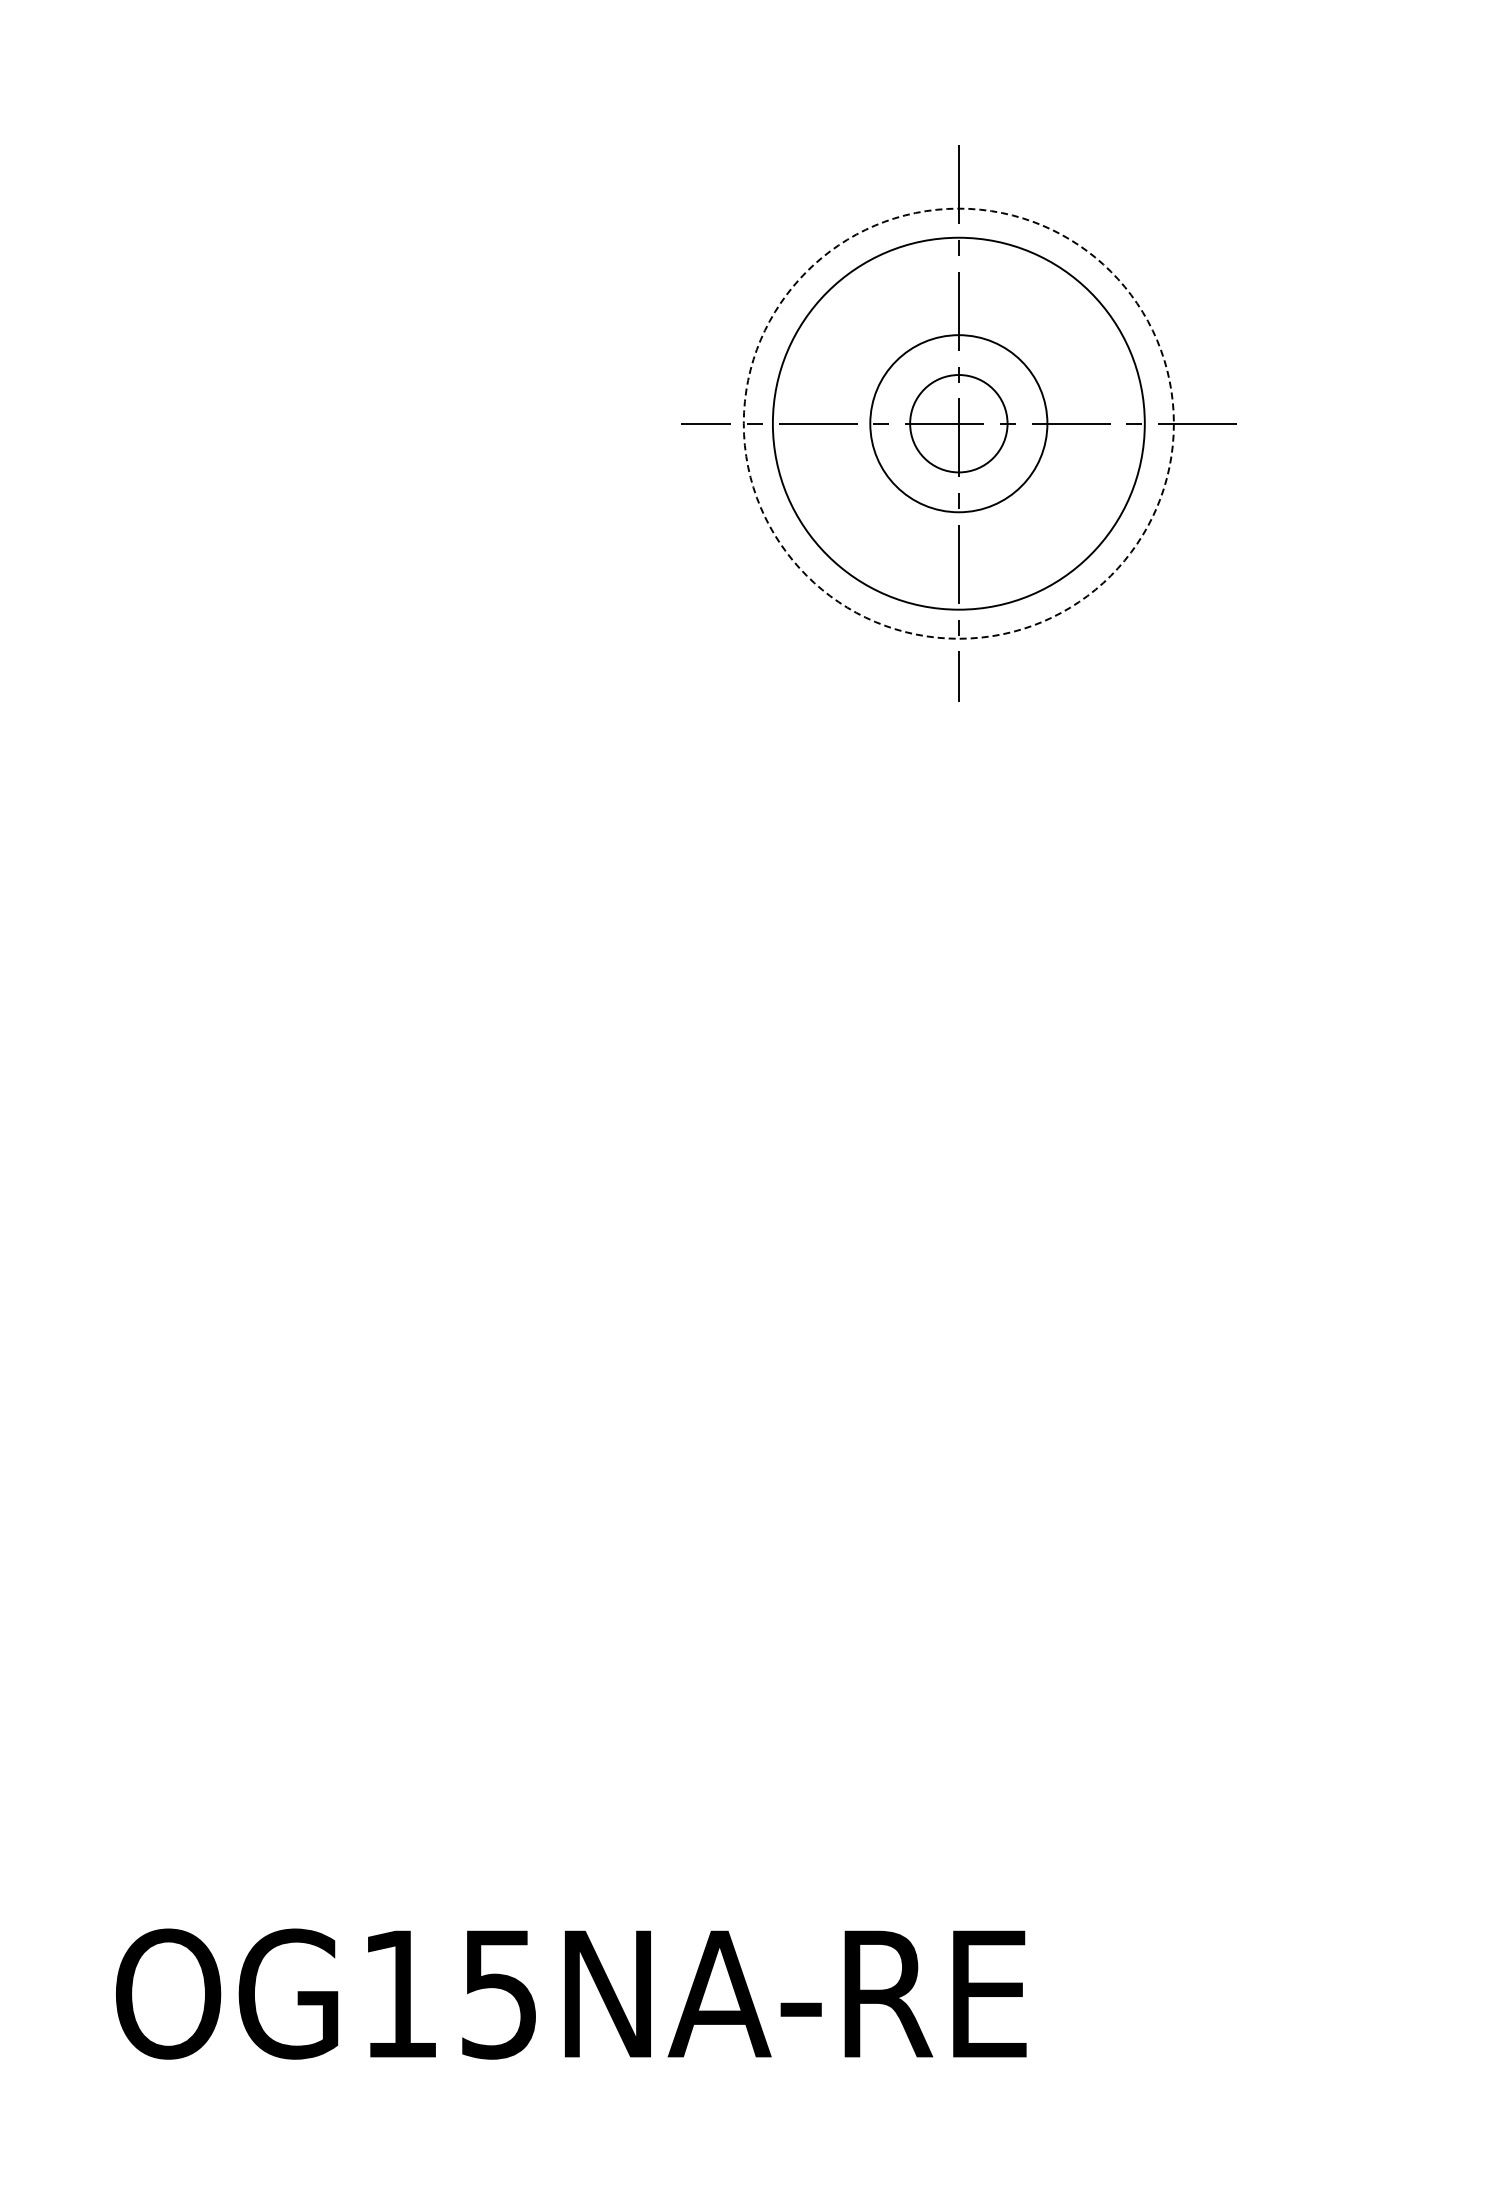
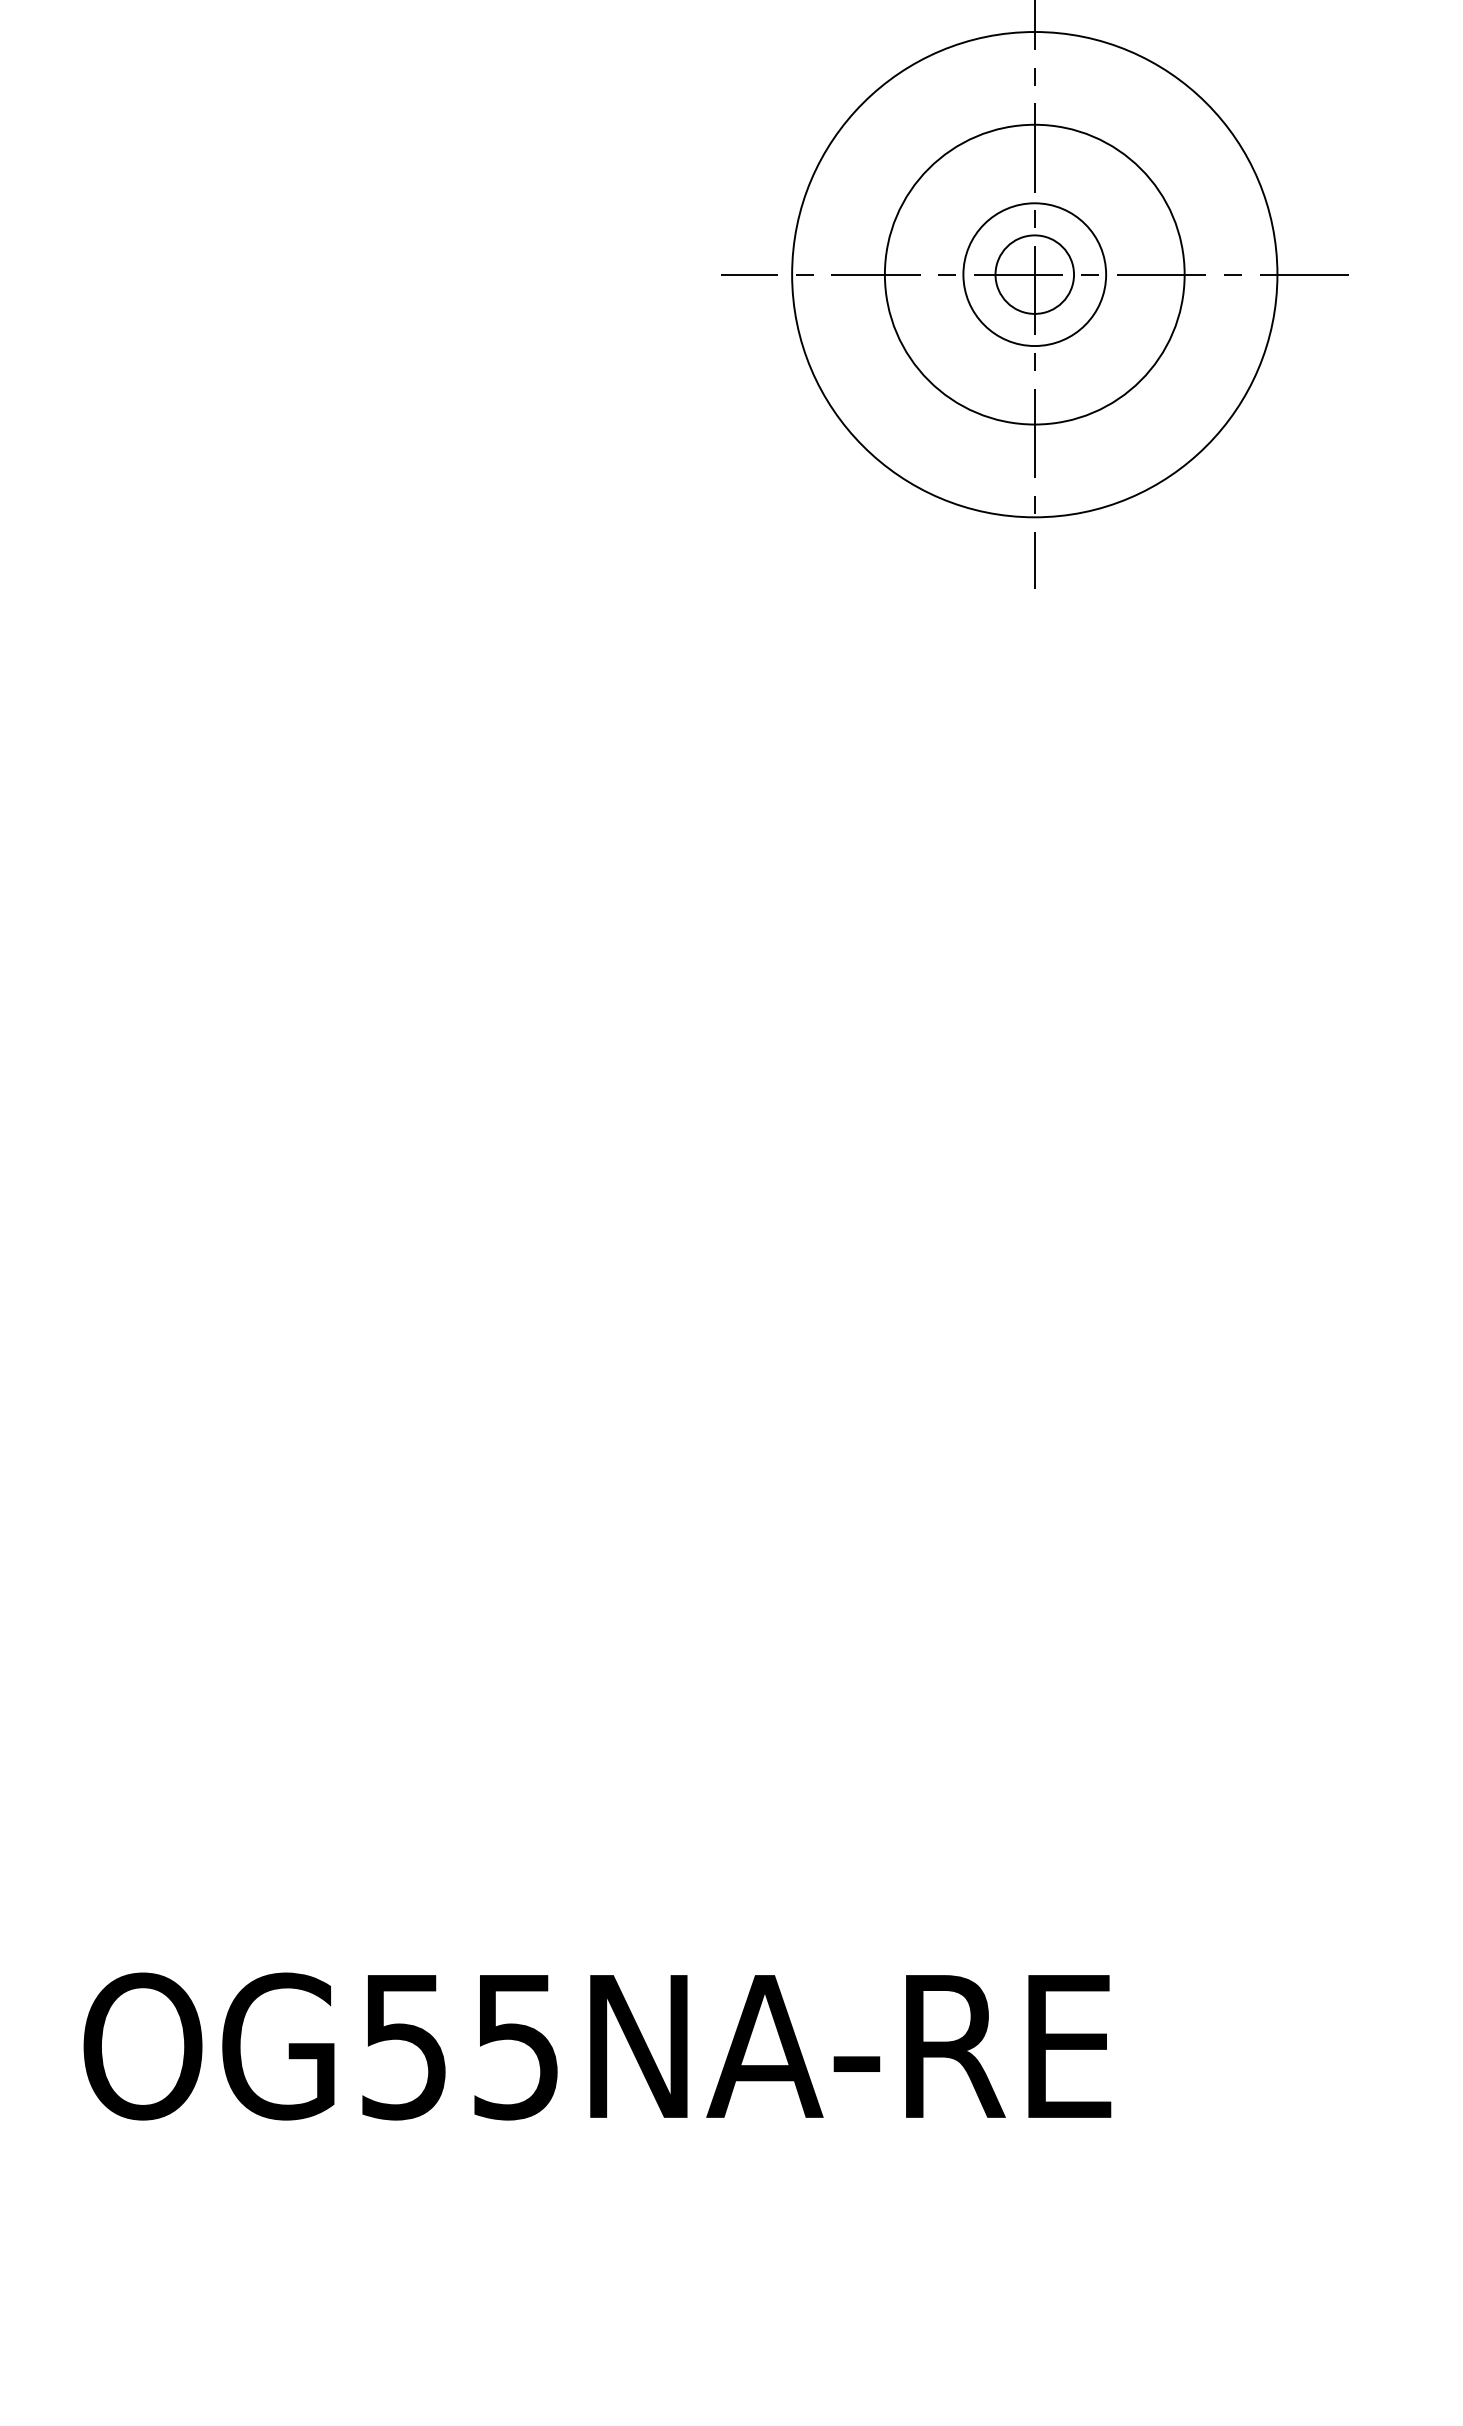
circle: (958, 423) -> (1034, 274), dashed -> solid
circle: (958, 423) -> (1034, 274), size x0.71
circle: (958, 423) -> (1034, 274), size x0.71
circle: (958, 423) -> (1034, 274), size x0.71
text: (399, 1994) -> (403, 2046), OG15NA-RE -> OG55NA-RE

